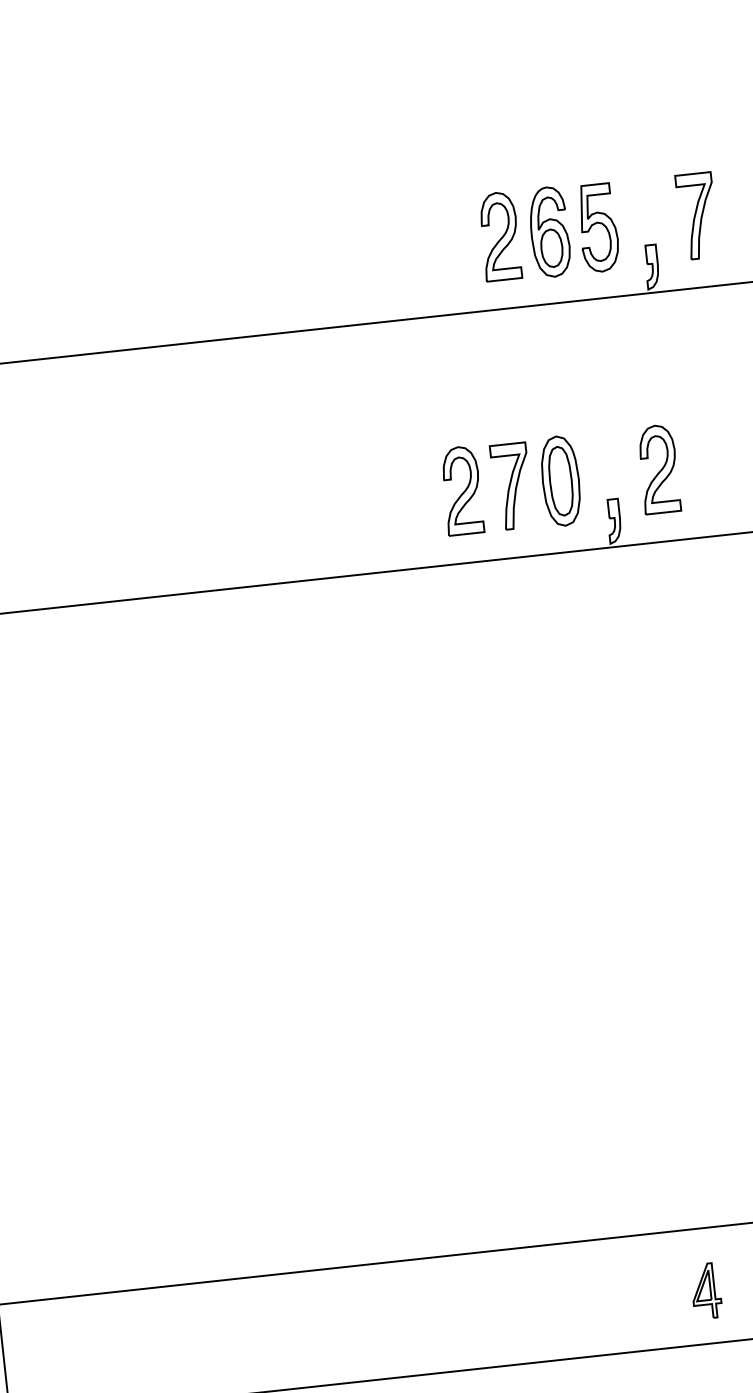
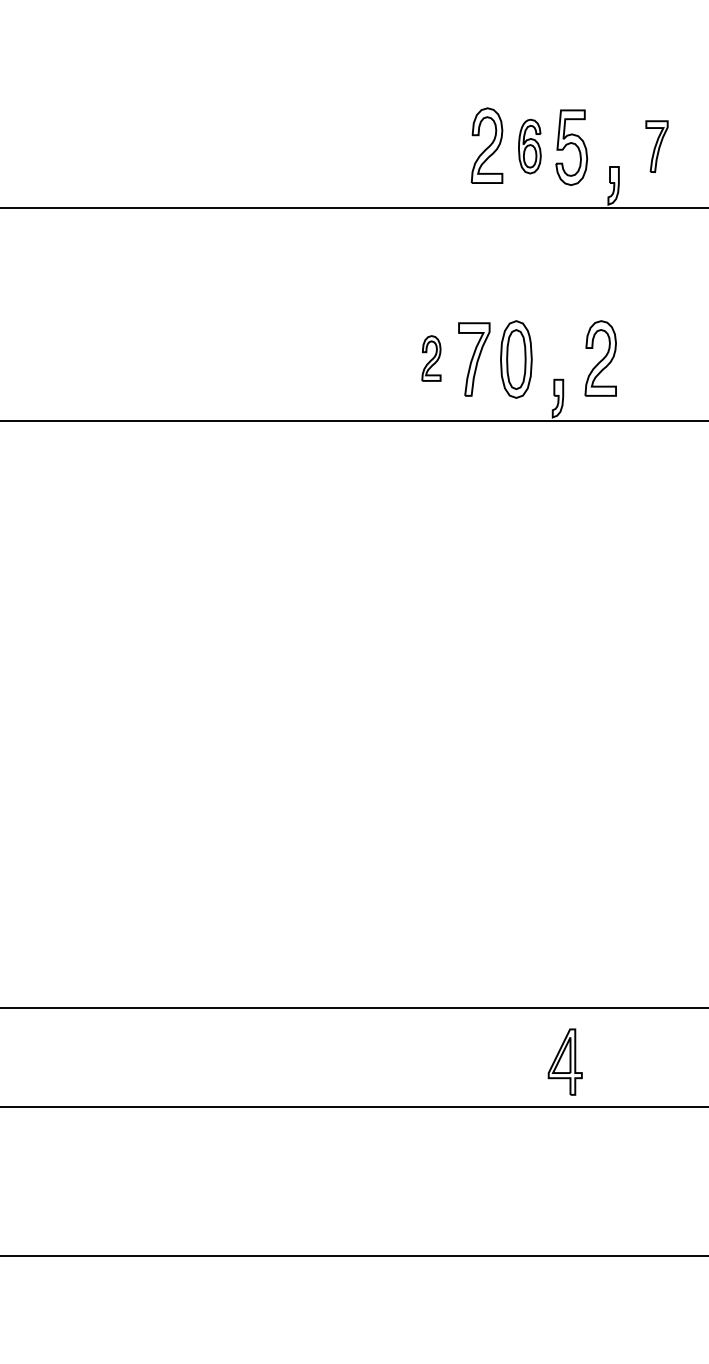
part: (696, 215) -> (656, 146), size x0.7
part: (549, 232) -> (529, 146), size x0.7
part: (462, 490) -> (431, 358), size x0.6
part: (705, 1291) -> (564, 1062), size x1.4

